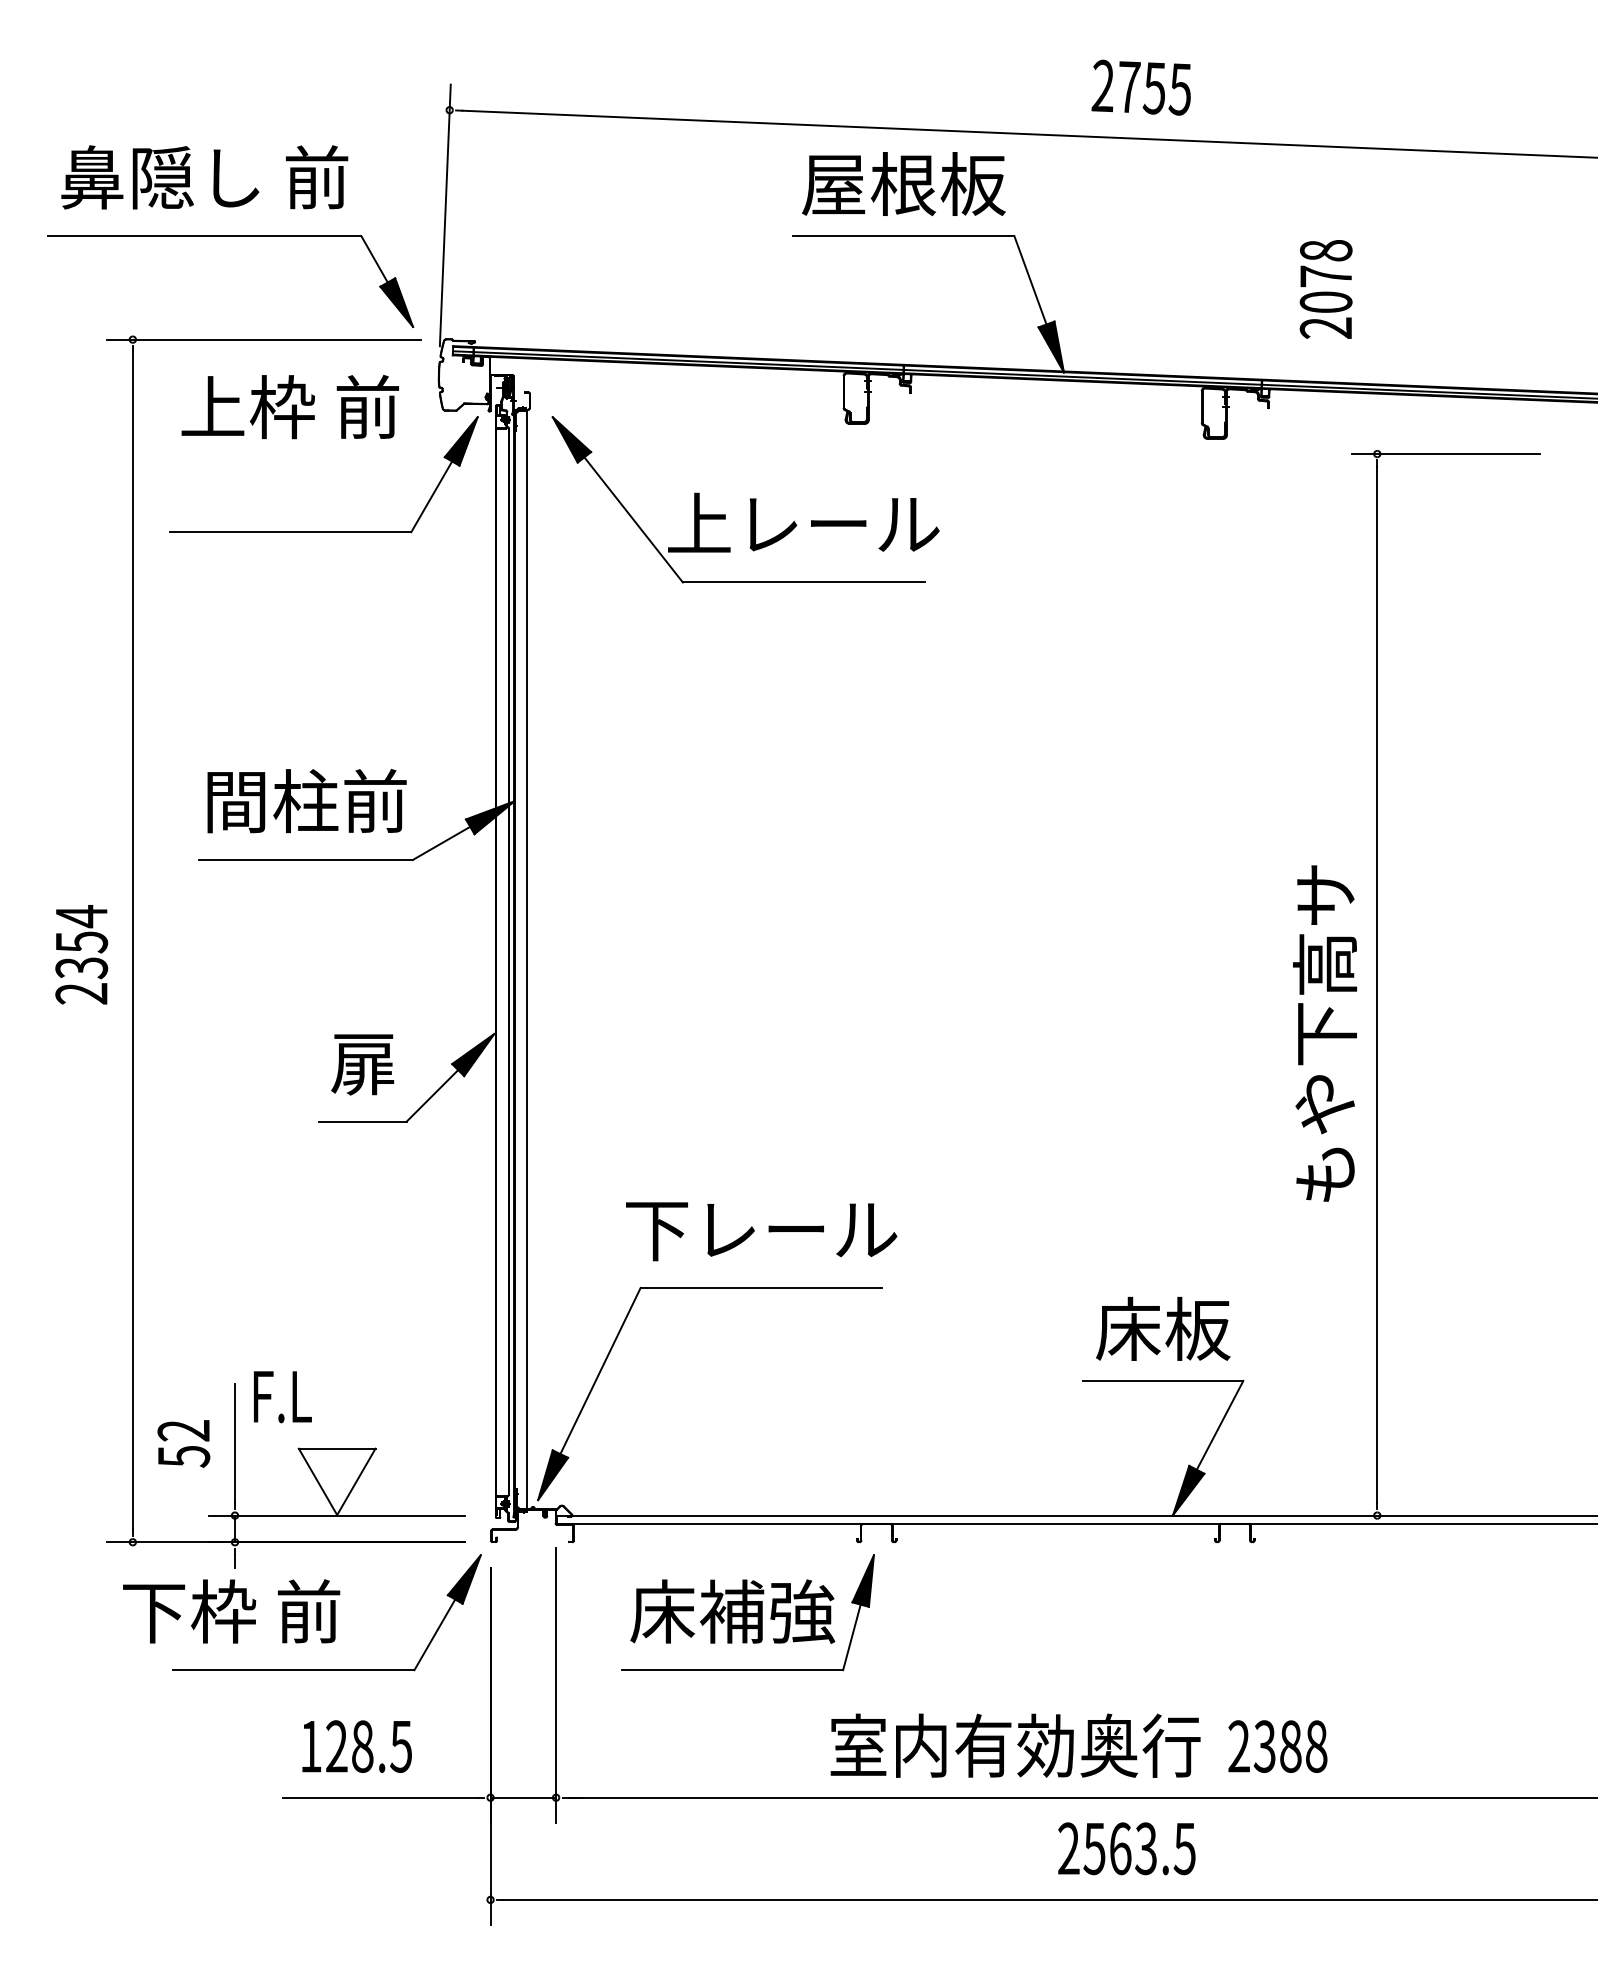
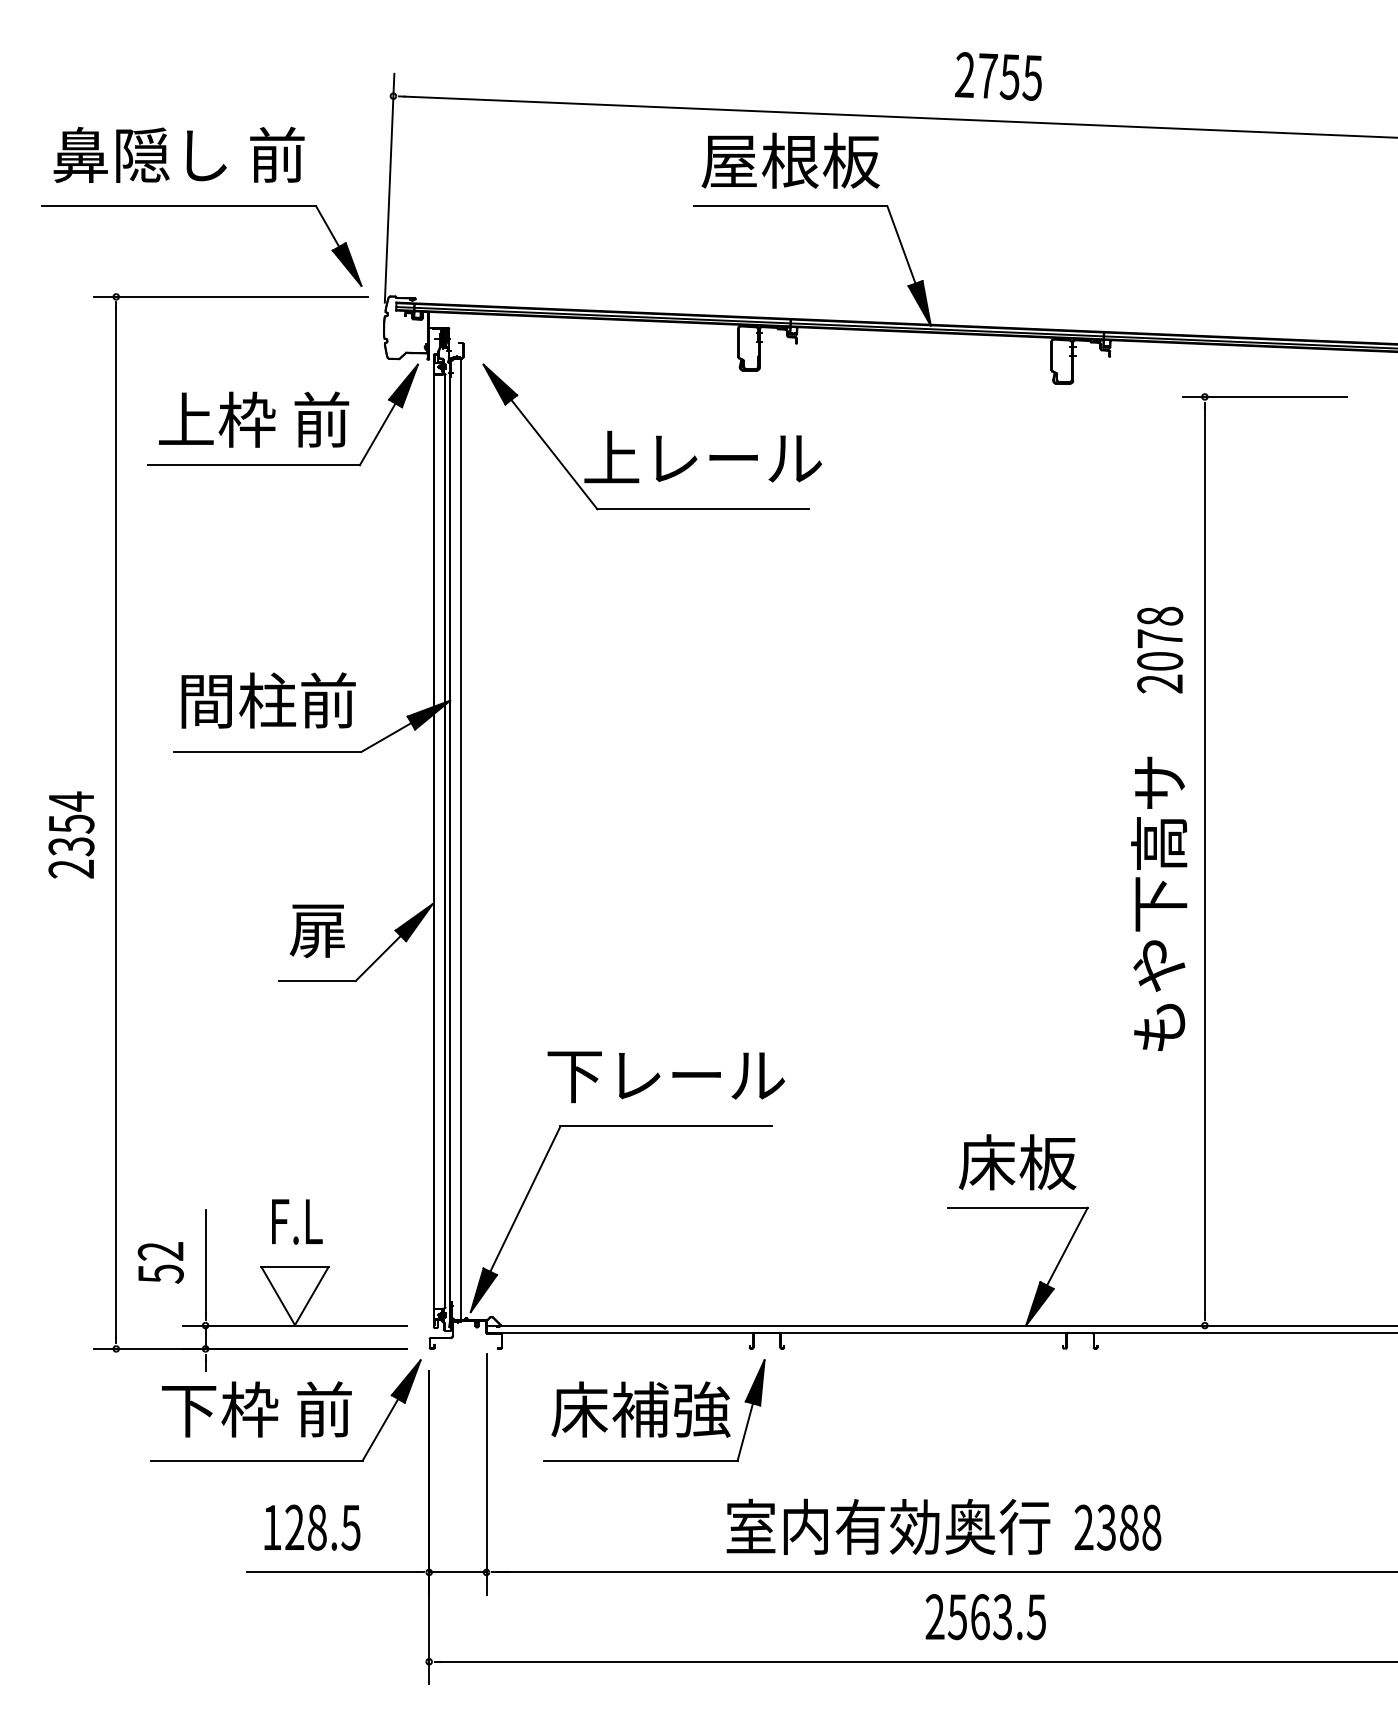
text: (1325, 289) -> (1159, 650), moved
text: (289, 407) -> (253, 420), moved
text: (282, 1397) -> (297, 1222), moved
text: (231, 1611) -> (256, 1409), moved

